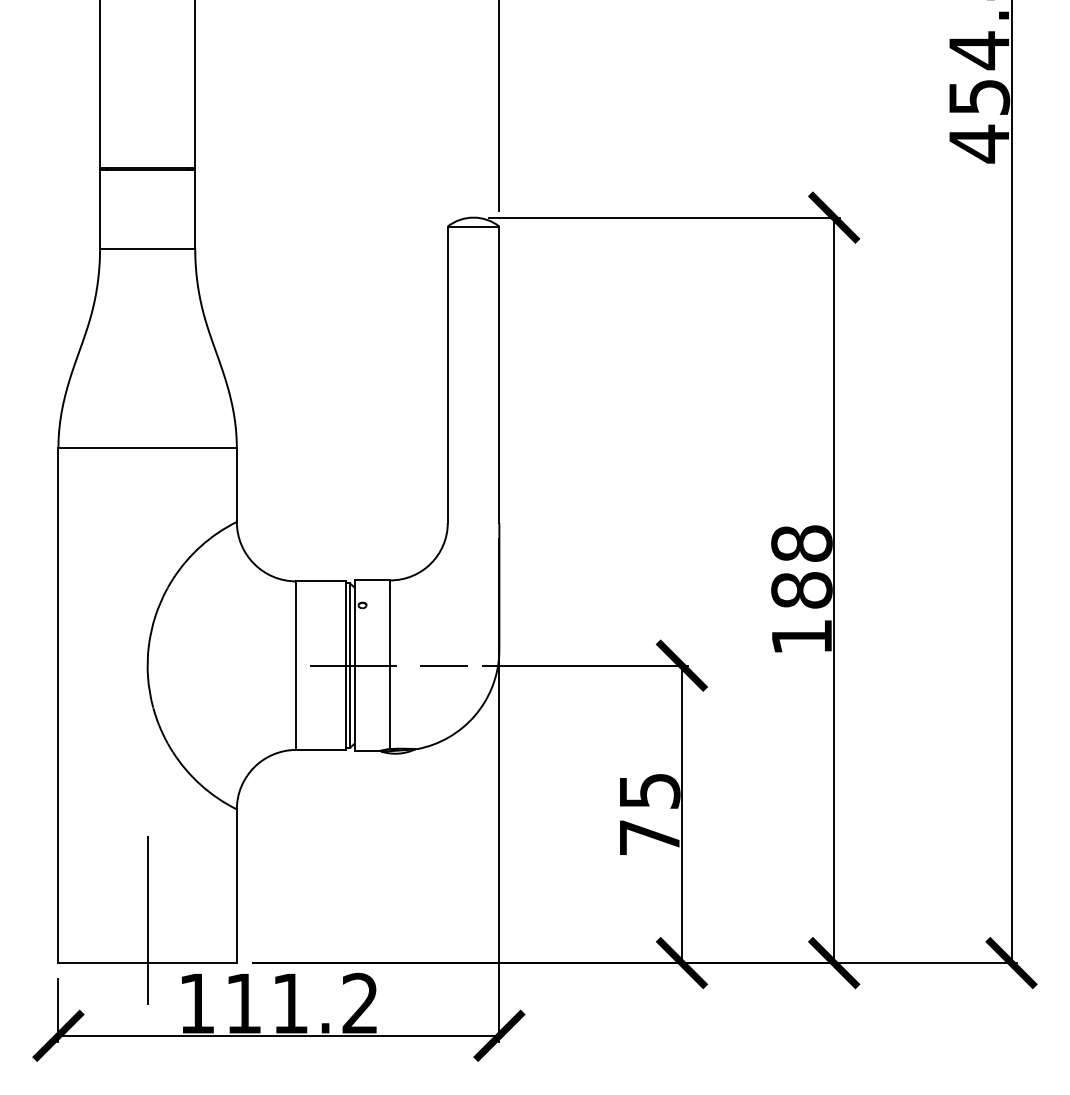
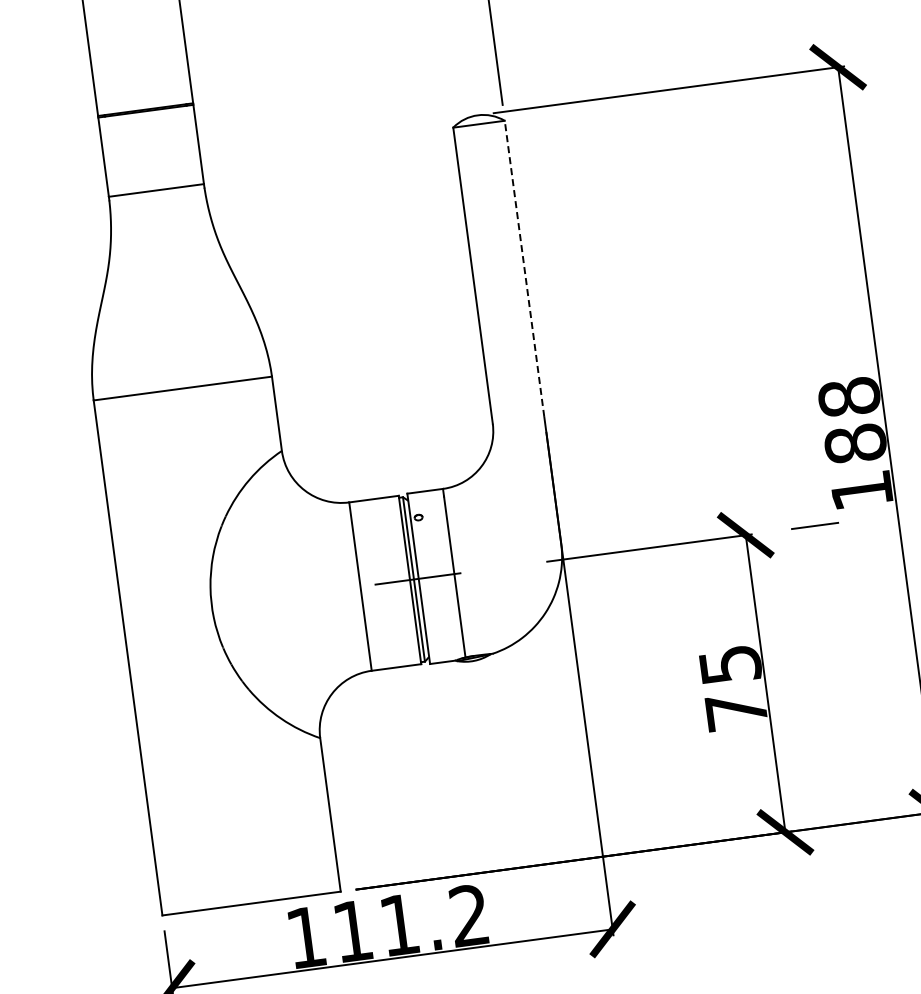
line: (499, 374) -> (524, 268), solid -> dashed
line: (443, 665) -> (814, 525), moved
line: (147, 919) -> (245, 860), removed

